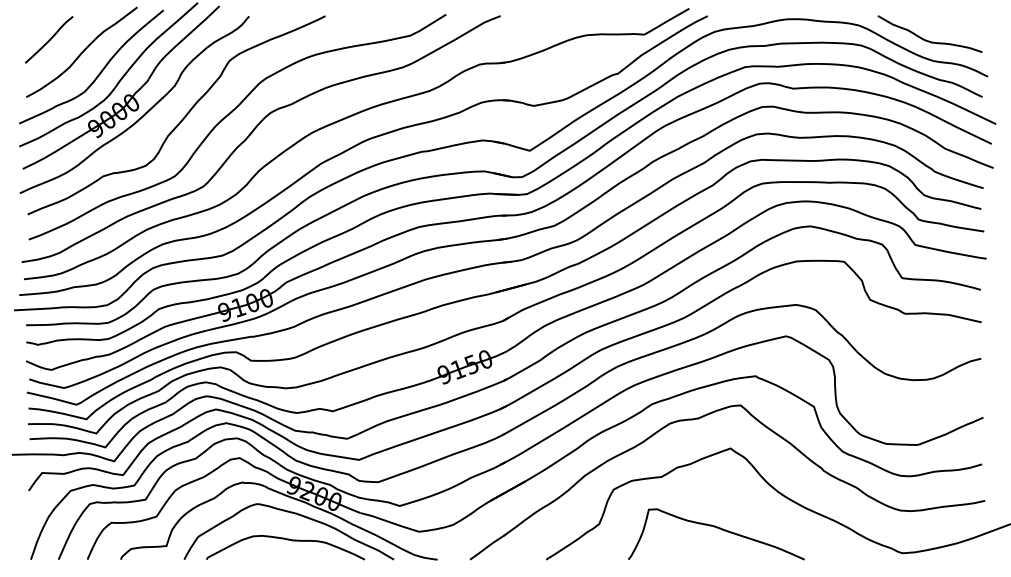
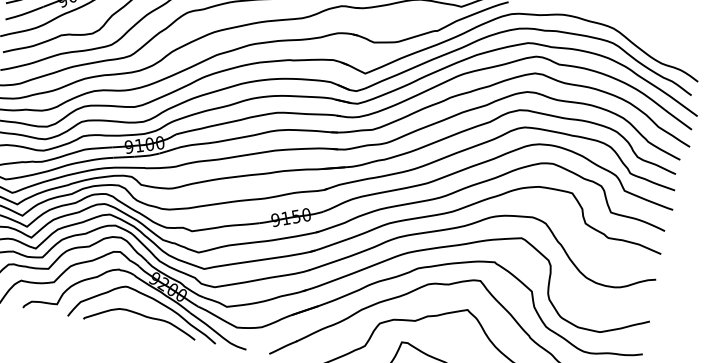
curve: (926, 39) -> (659, 47), removed

